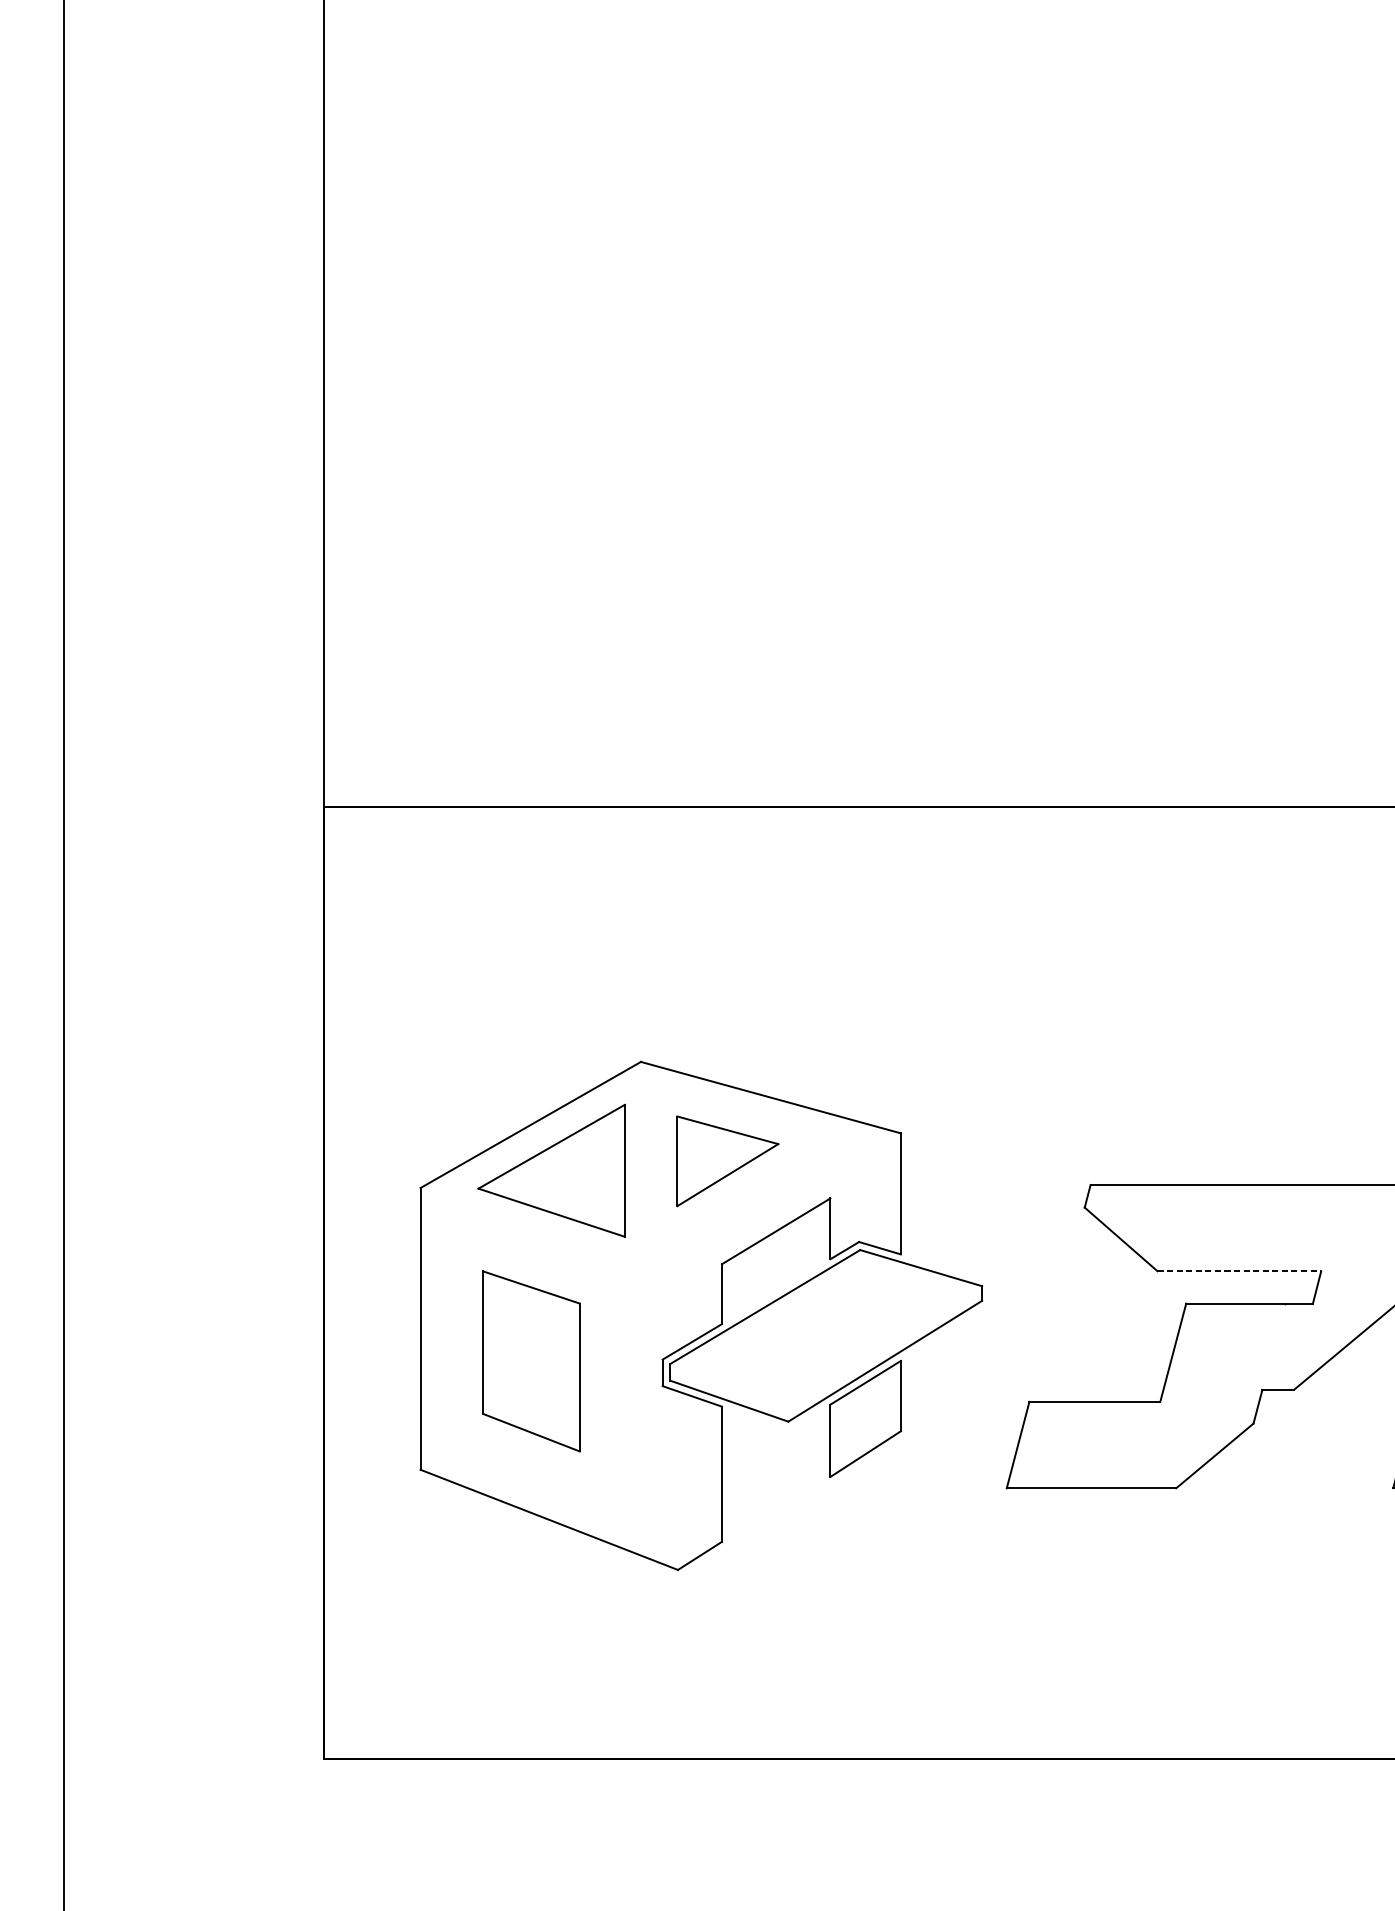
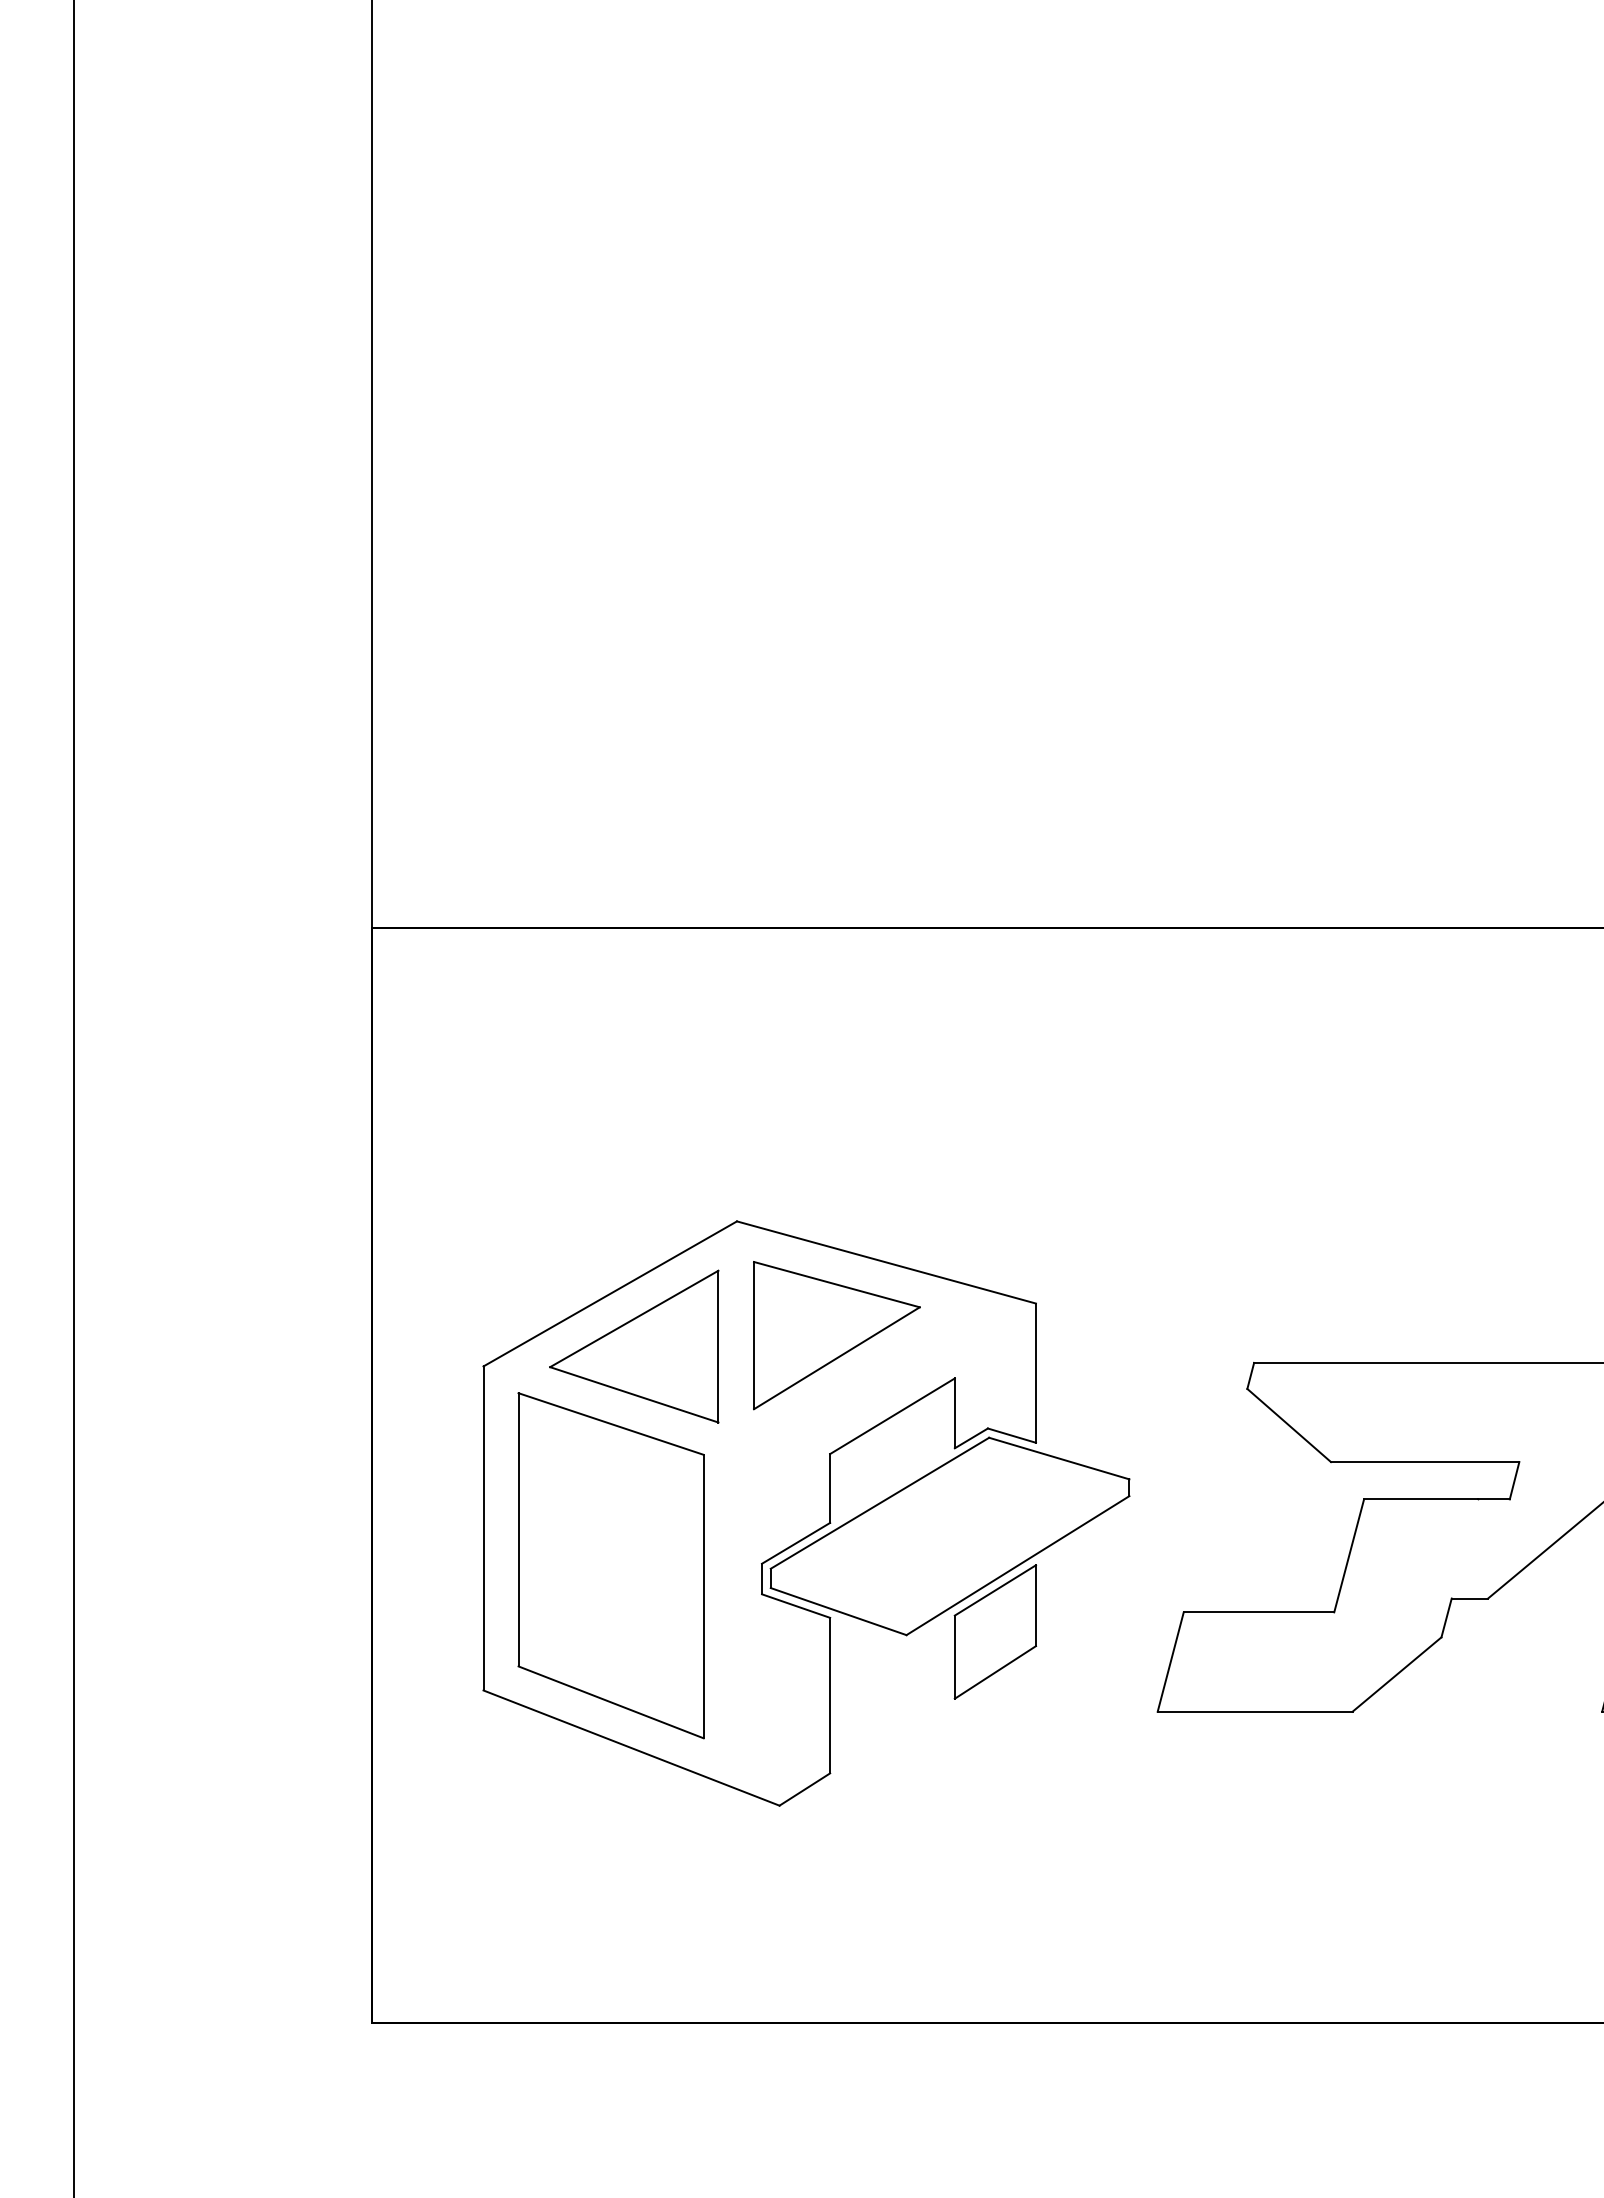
part: (727, 1161) -> (836, 1335), size x1.43
line: (1239, 1271) -> (1425, 1462), dashed -> solid
part: (530, 1361) -> (610, 1565), size x1.67

